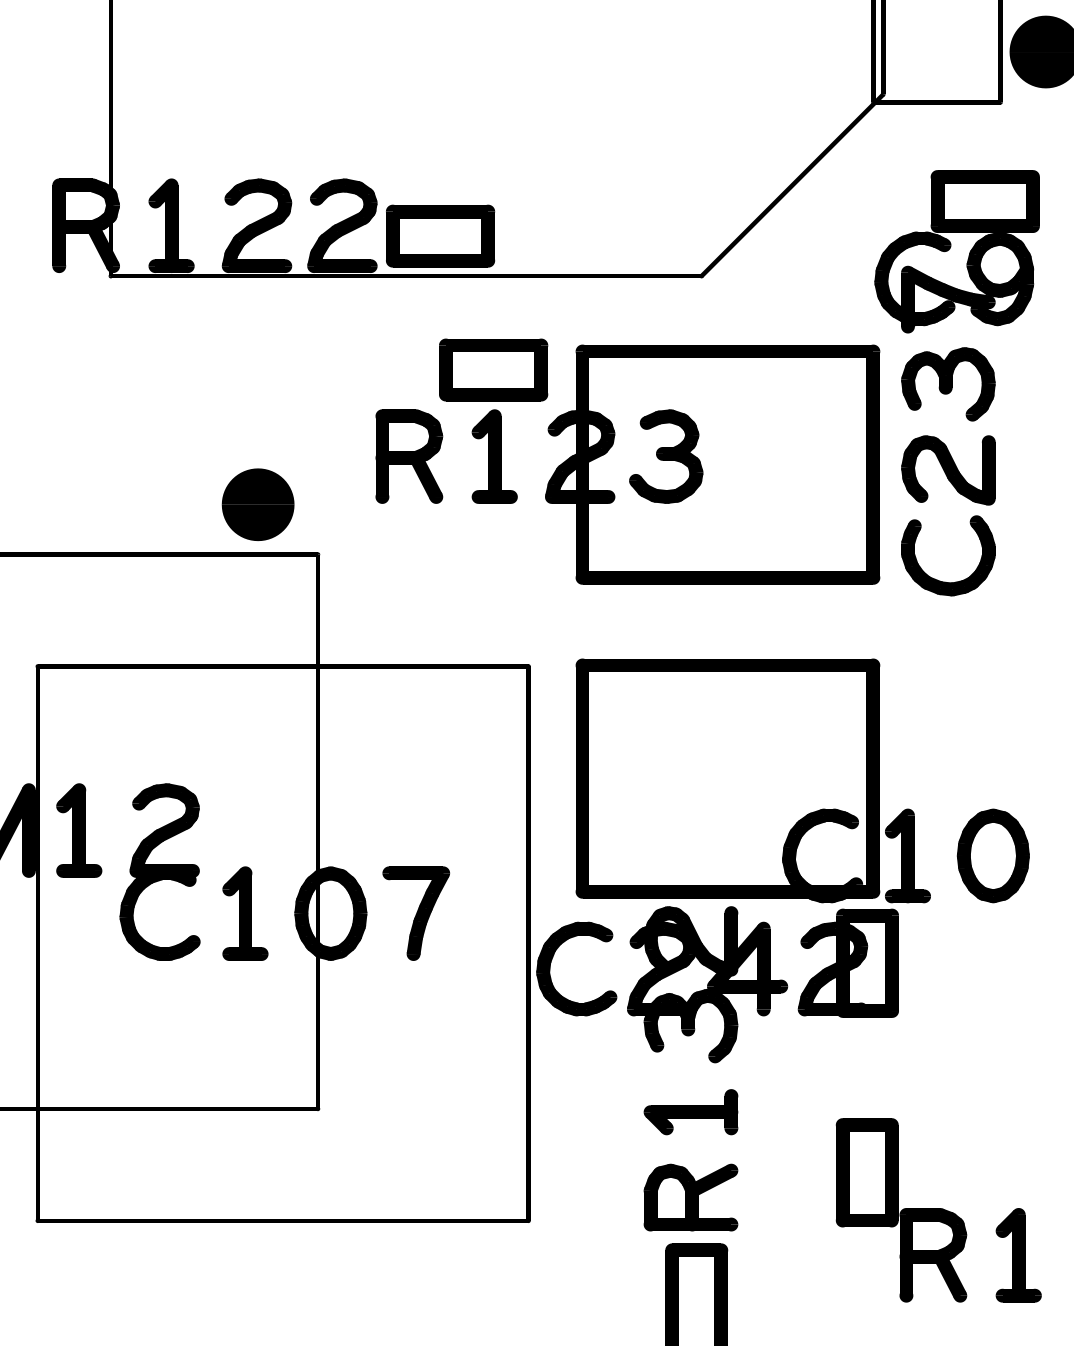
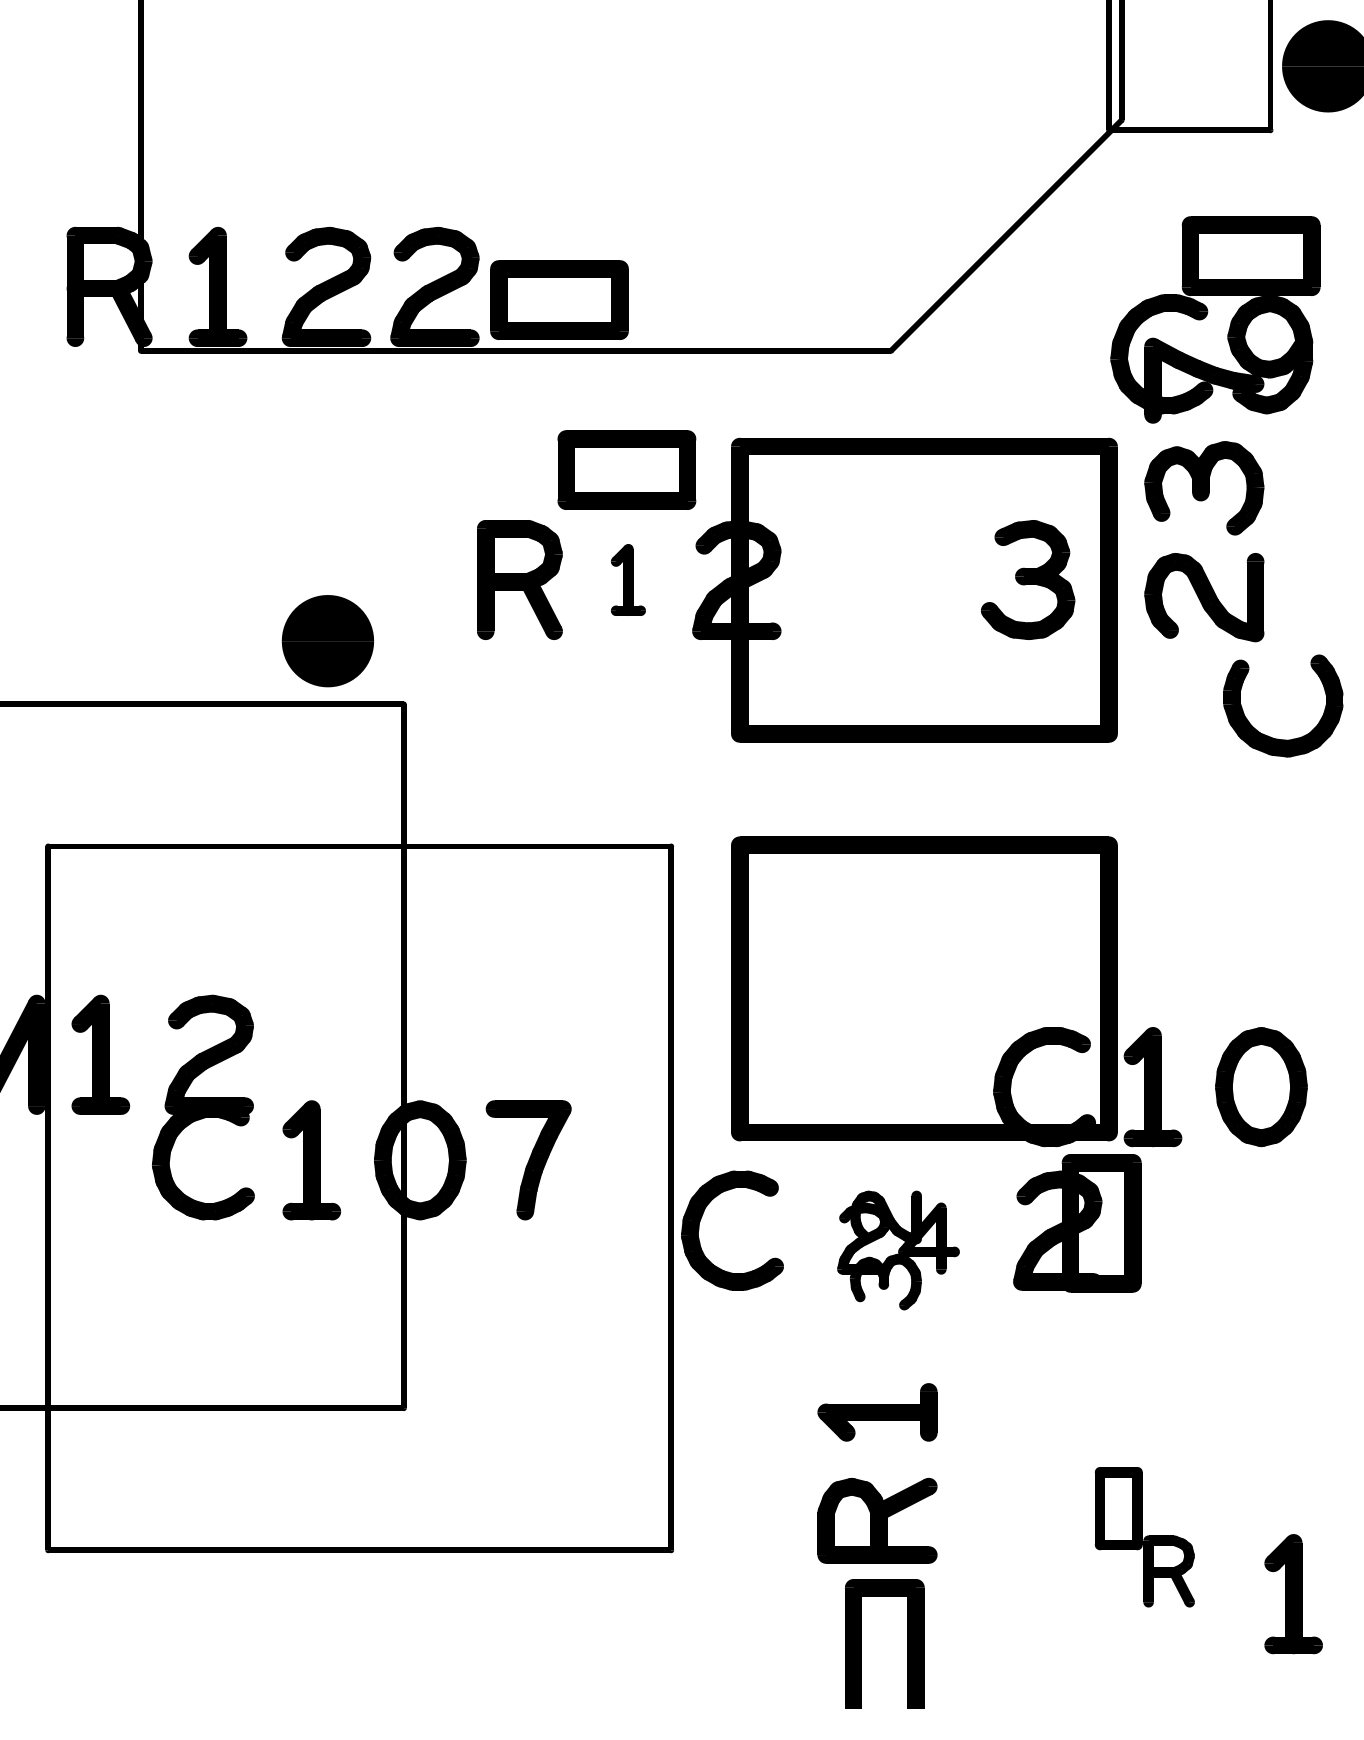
part: (494, 456) -> (628, 579), size x0.6
part: (666, 456) -> (1028, 579), moved
part: (944, 581) -> (1278, 738), moved
part: (707, 984) -> (898, 1250), size x0.6
part: (901, 1210) -> (1144, 1537), size x0.6

